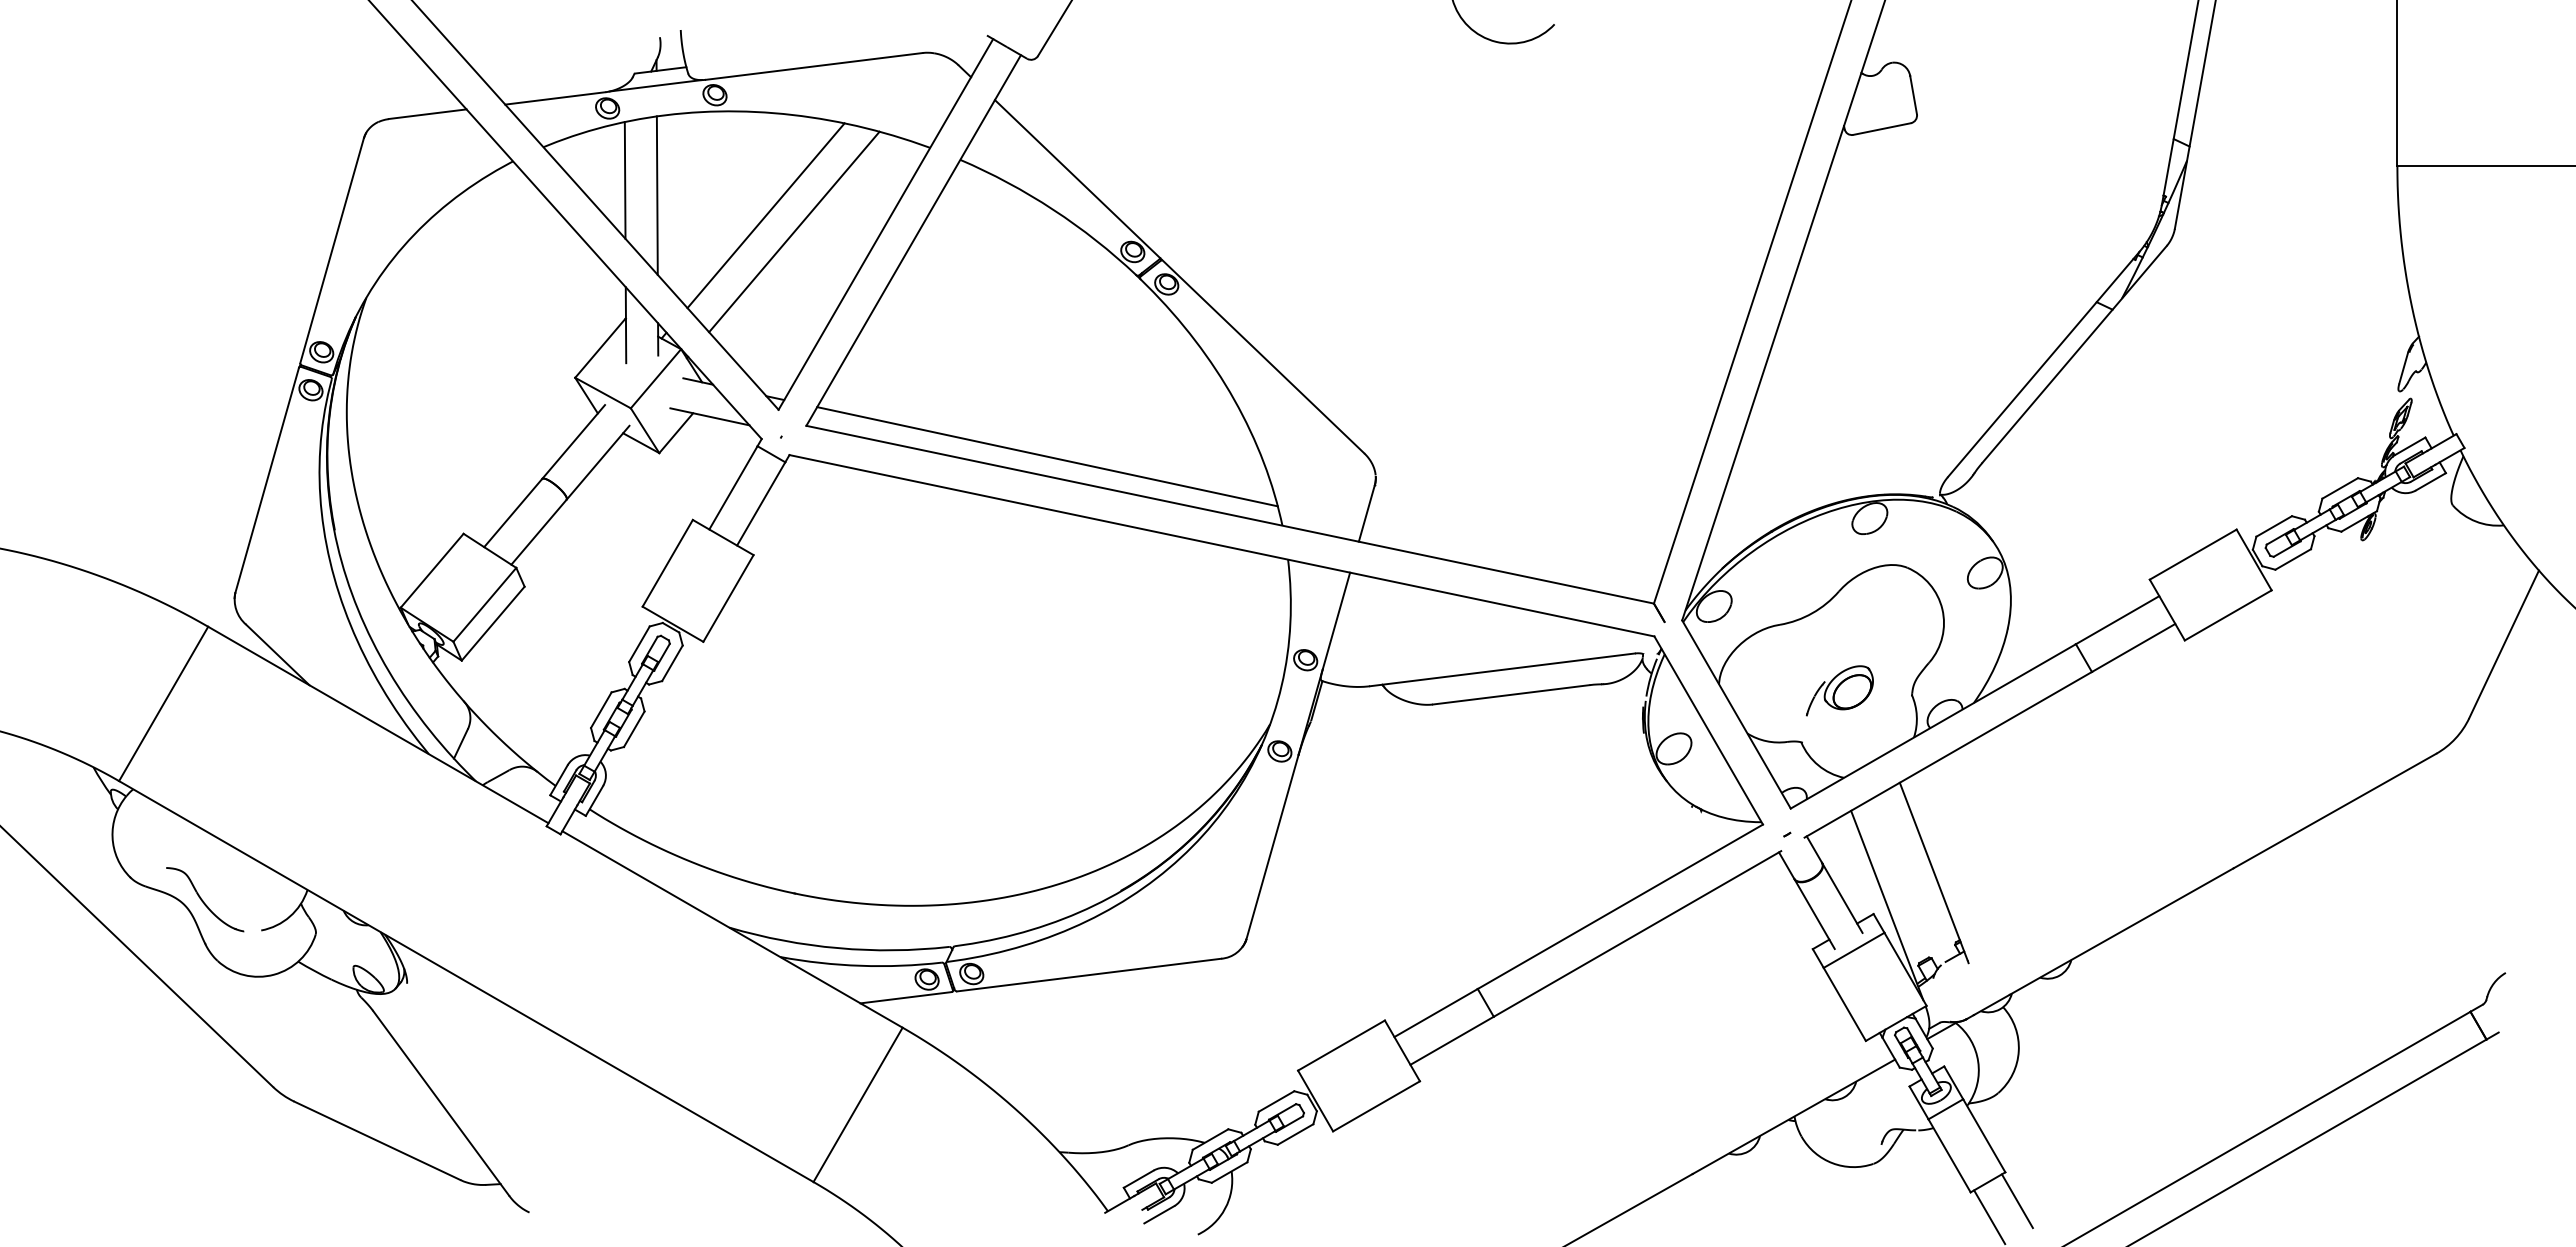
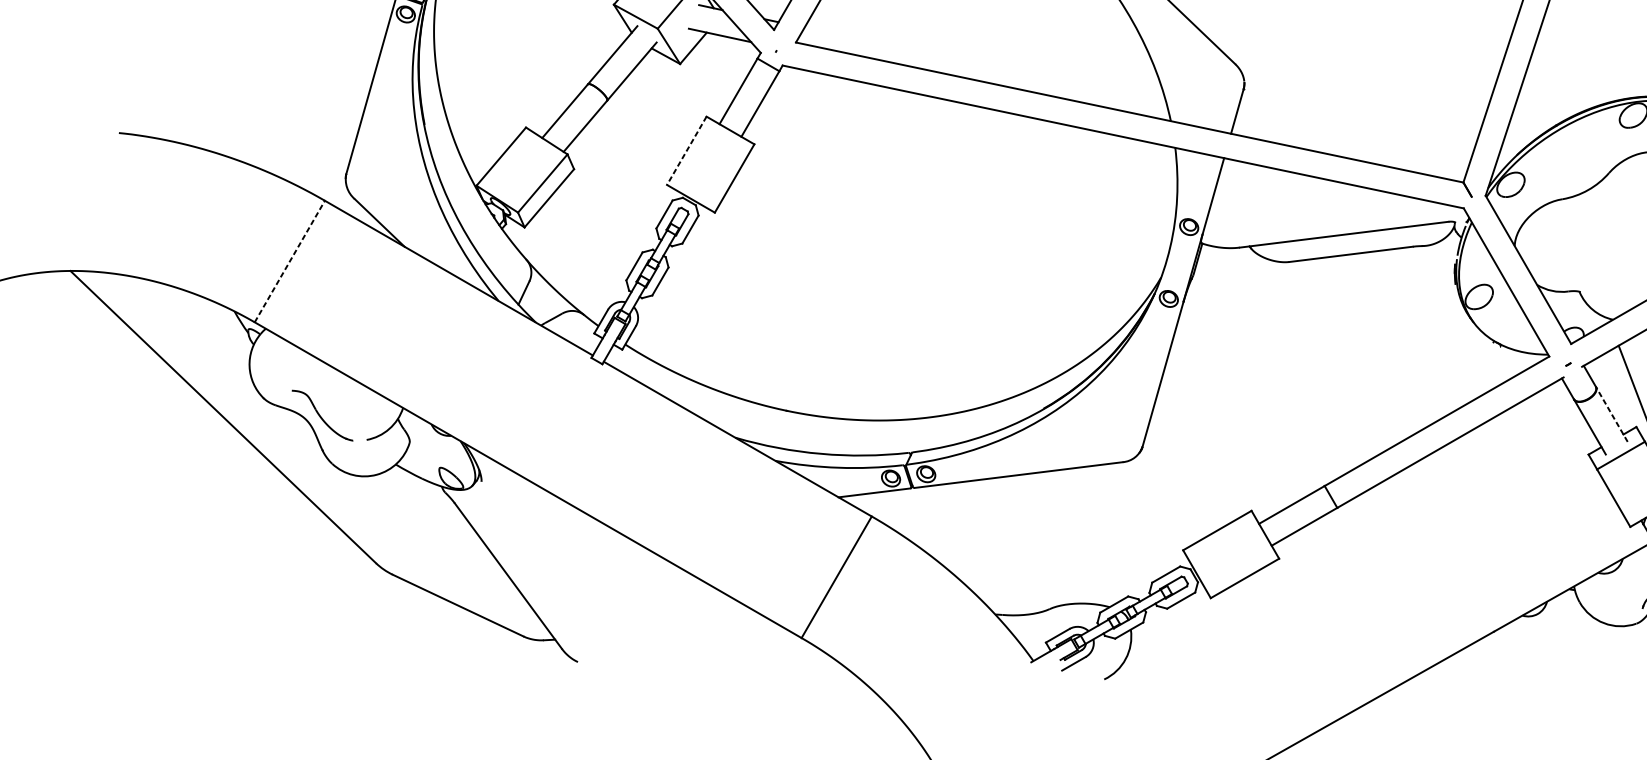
line: (1047, 456) -> (985, 66), removed
line: (667, 563) -> (686, 150), solid -> dashed
part: (1839, 690) -> (1609, 250), removed
line: (163, 703) -> (289, 261), solid -> dashed
line: (1842, 897) -> (1611, 413), solid -> dashed

